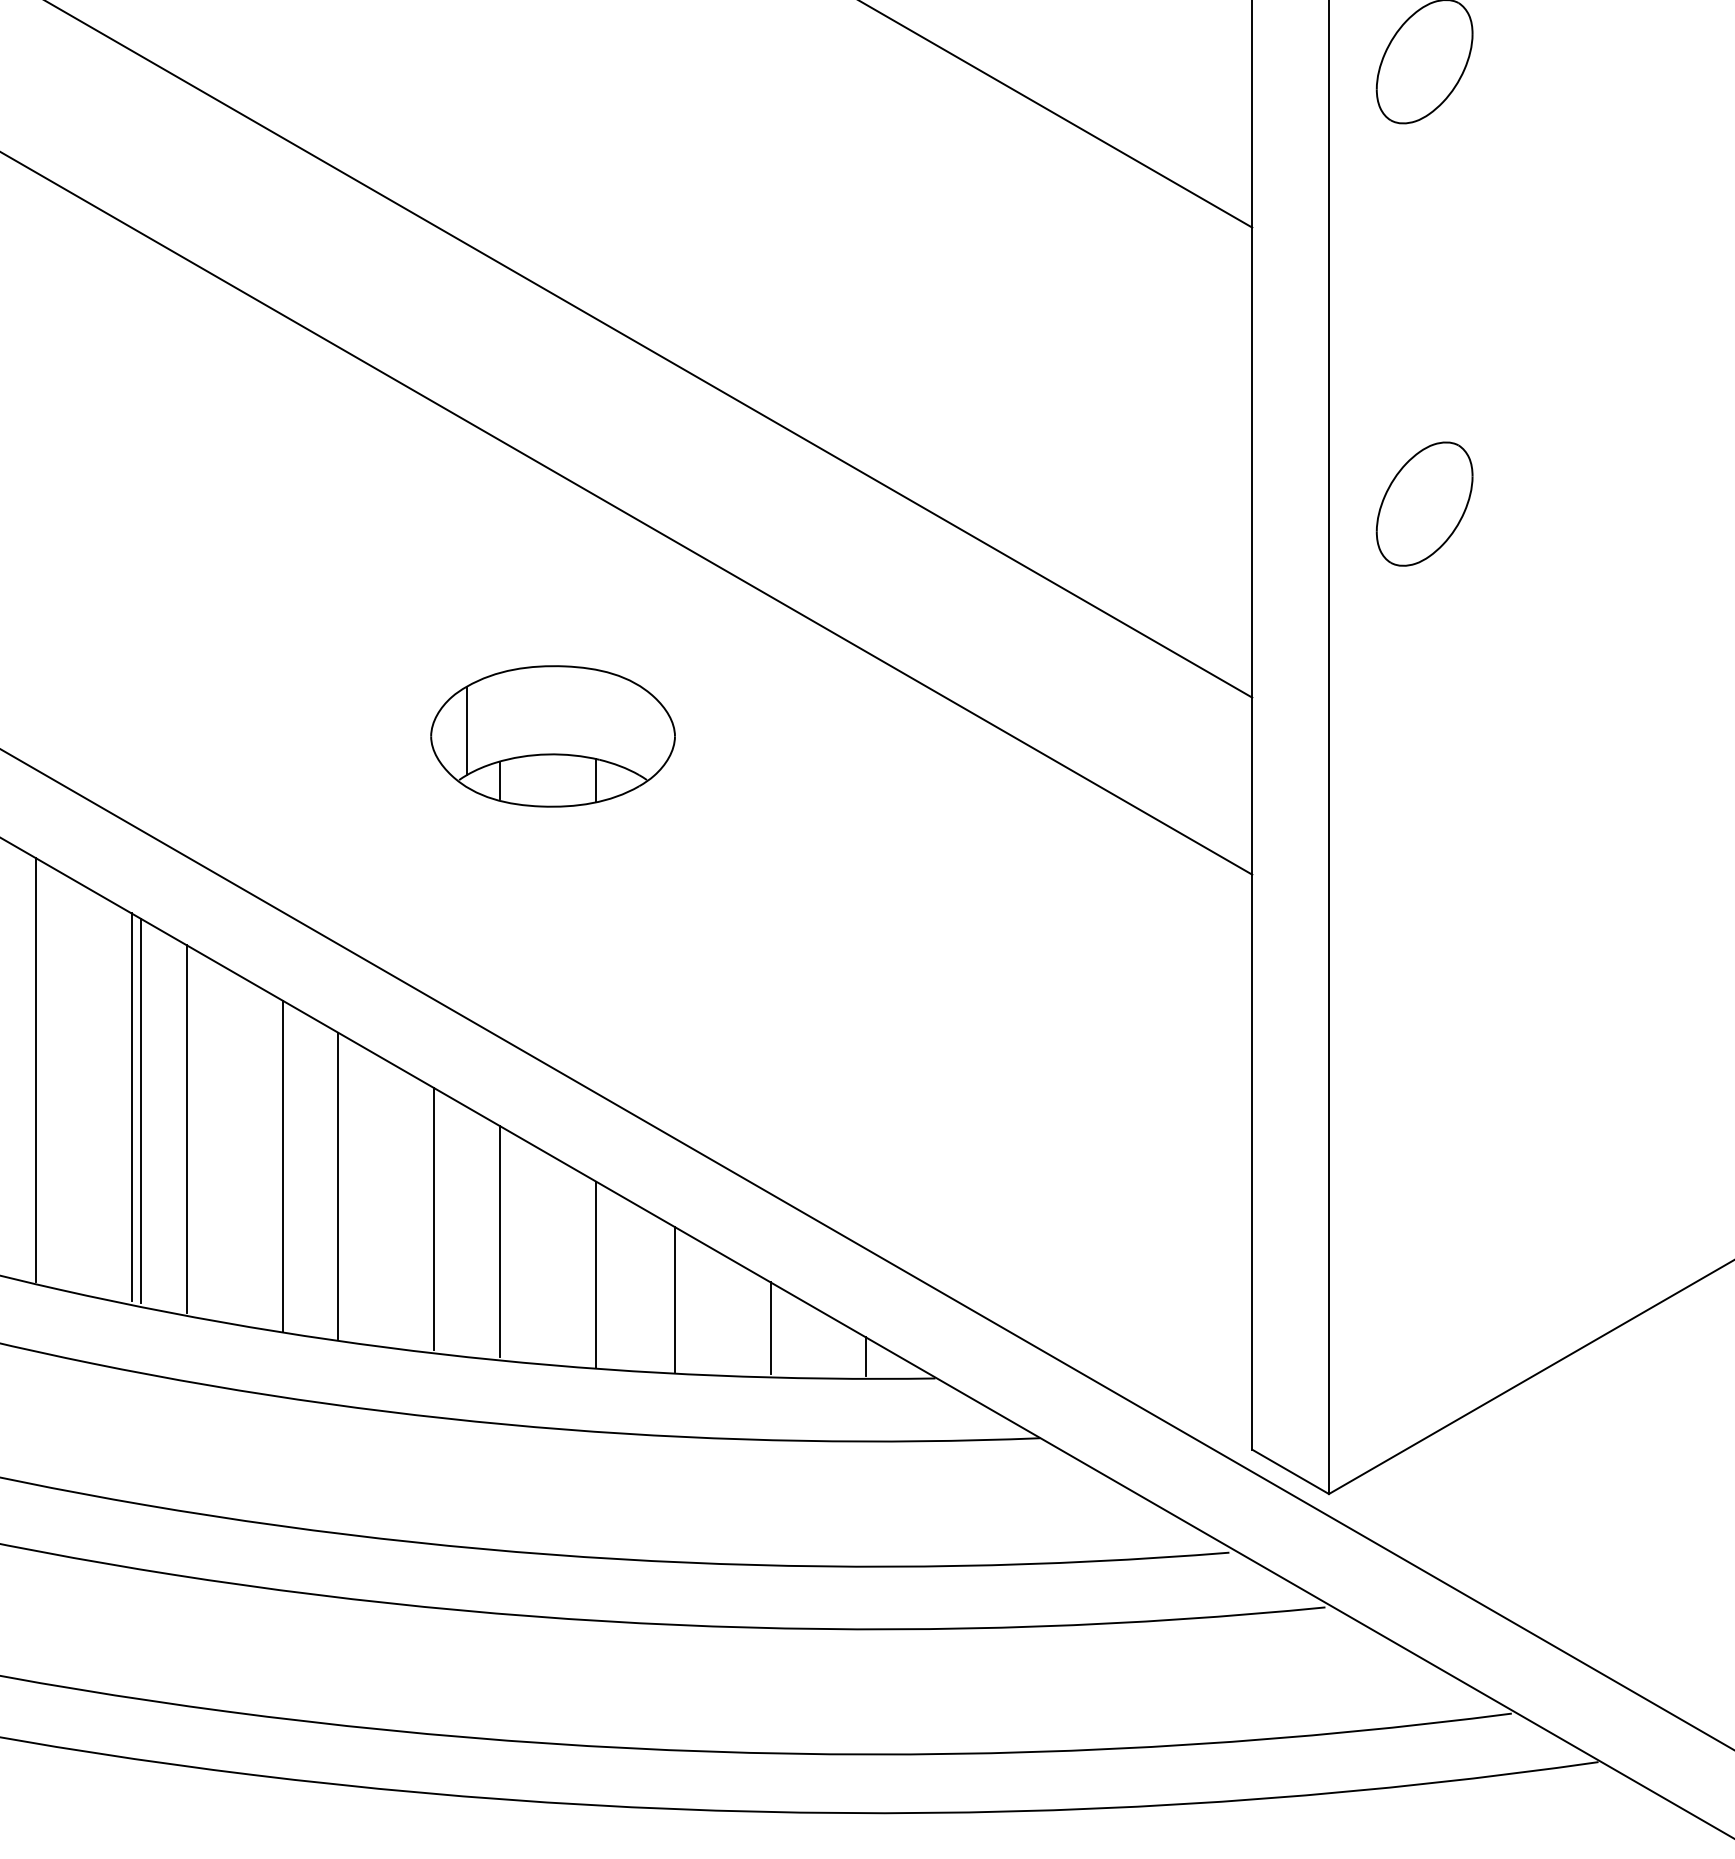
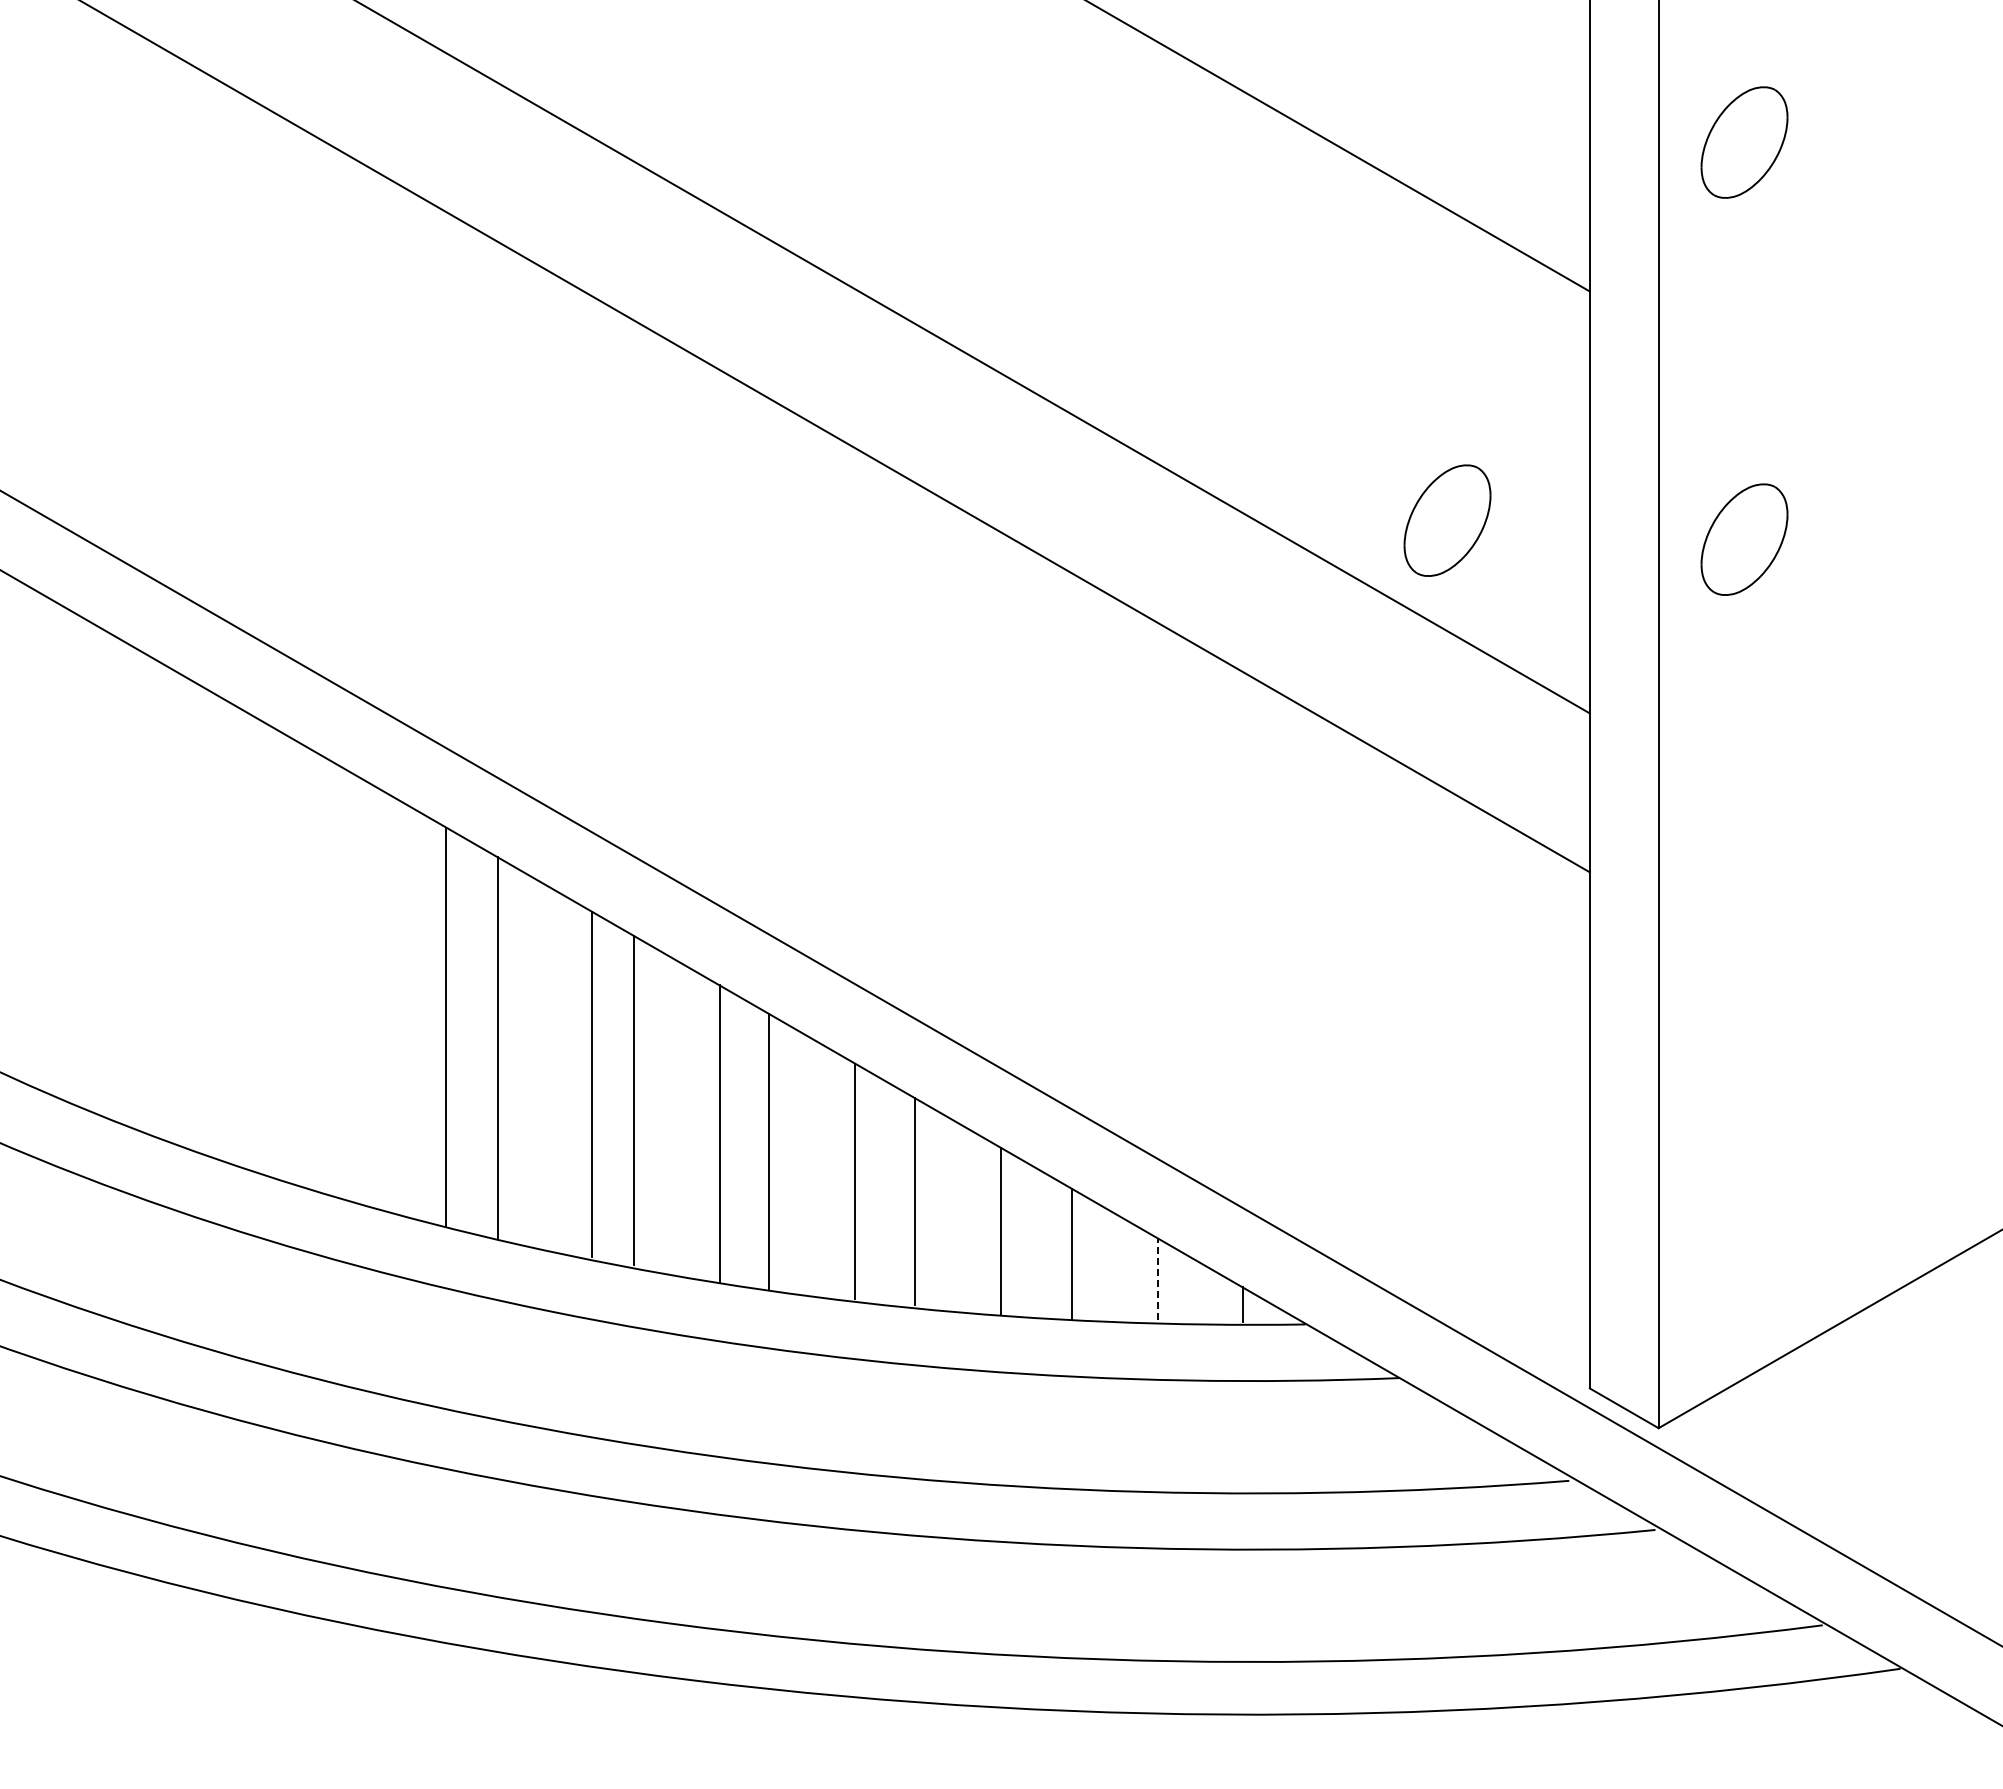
part: (1093, 482) -> (1447, 520), added
part: (552, 736) -> (961, 748), removed
line: (131, 1106) -> (583, 1080), removed
line: (770, 1327) -> (1157, 1278), solid -> dashed

